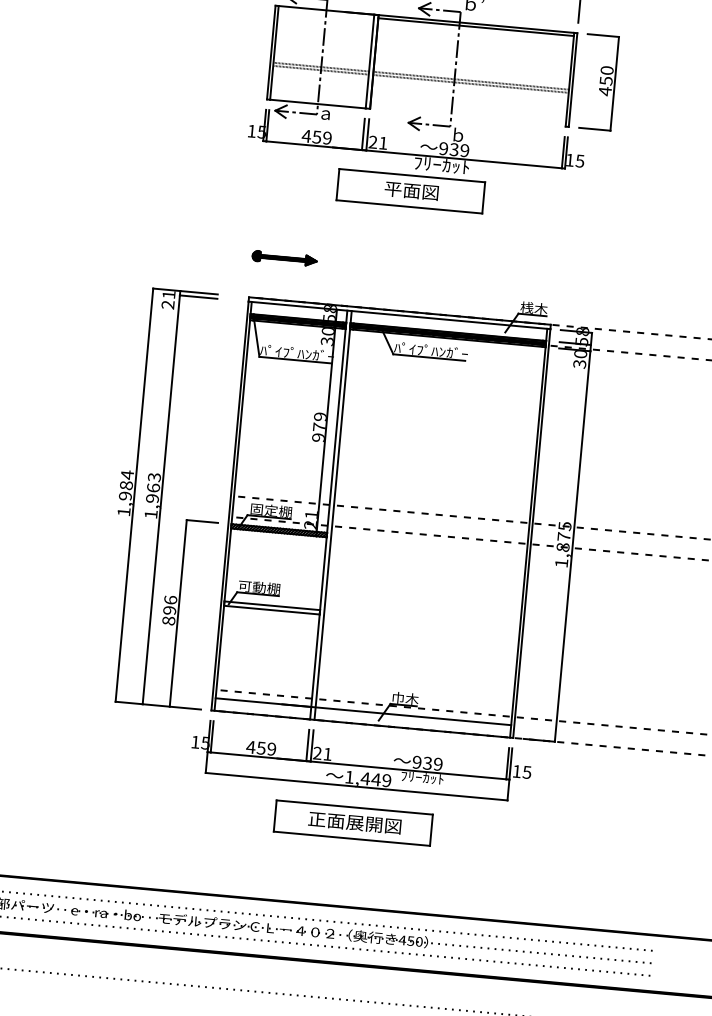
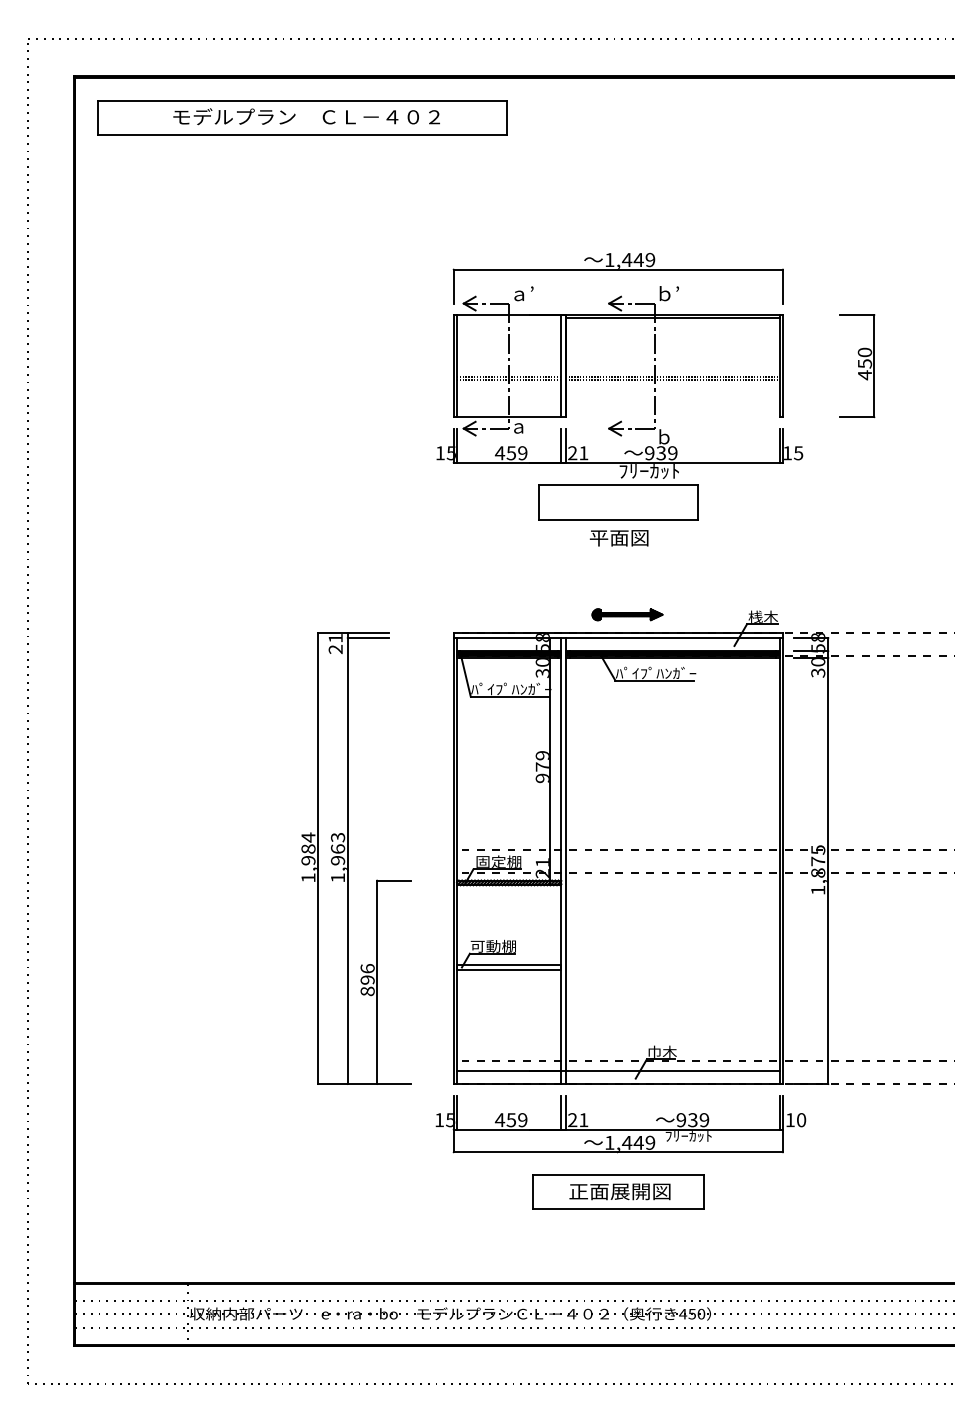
part: (599, 82) -> (857, 366), moved
text: (410, 191) -> (618, 538), moved
part: (284, 258) -> (627, 614), moved
part: (162, 497) -> (348, 858), moved
text: (527, 772) -> (801, 1120), 15 -> 10

